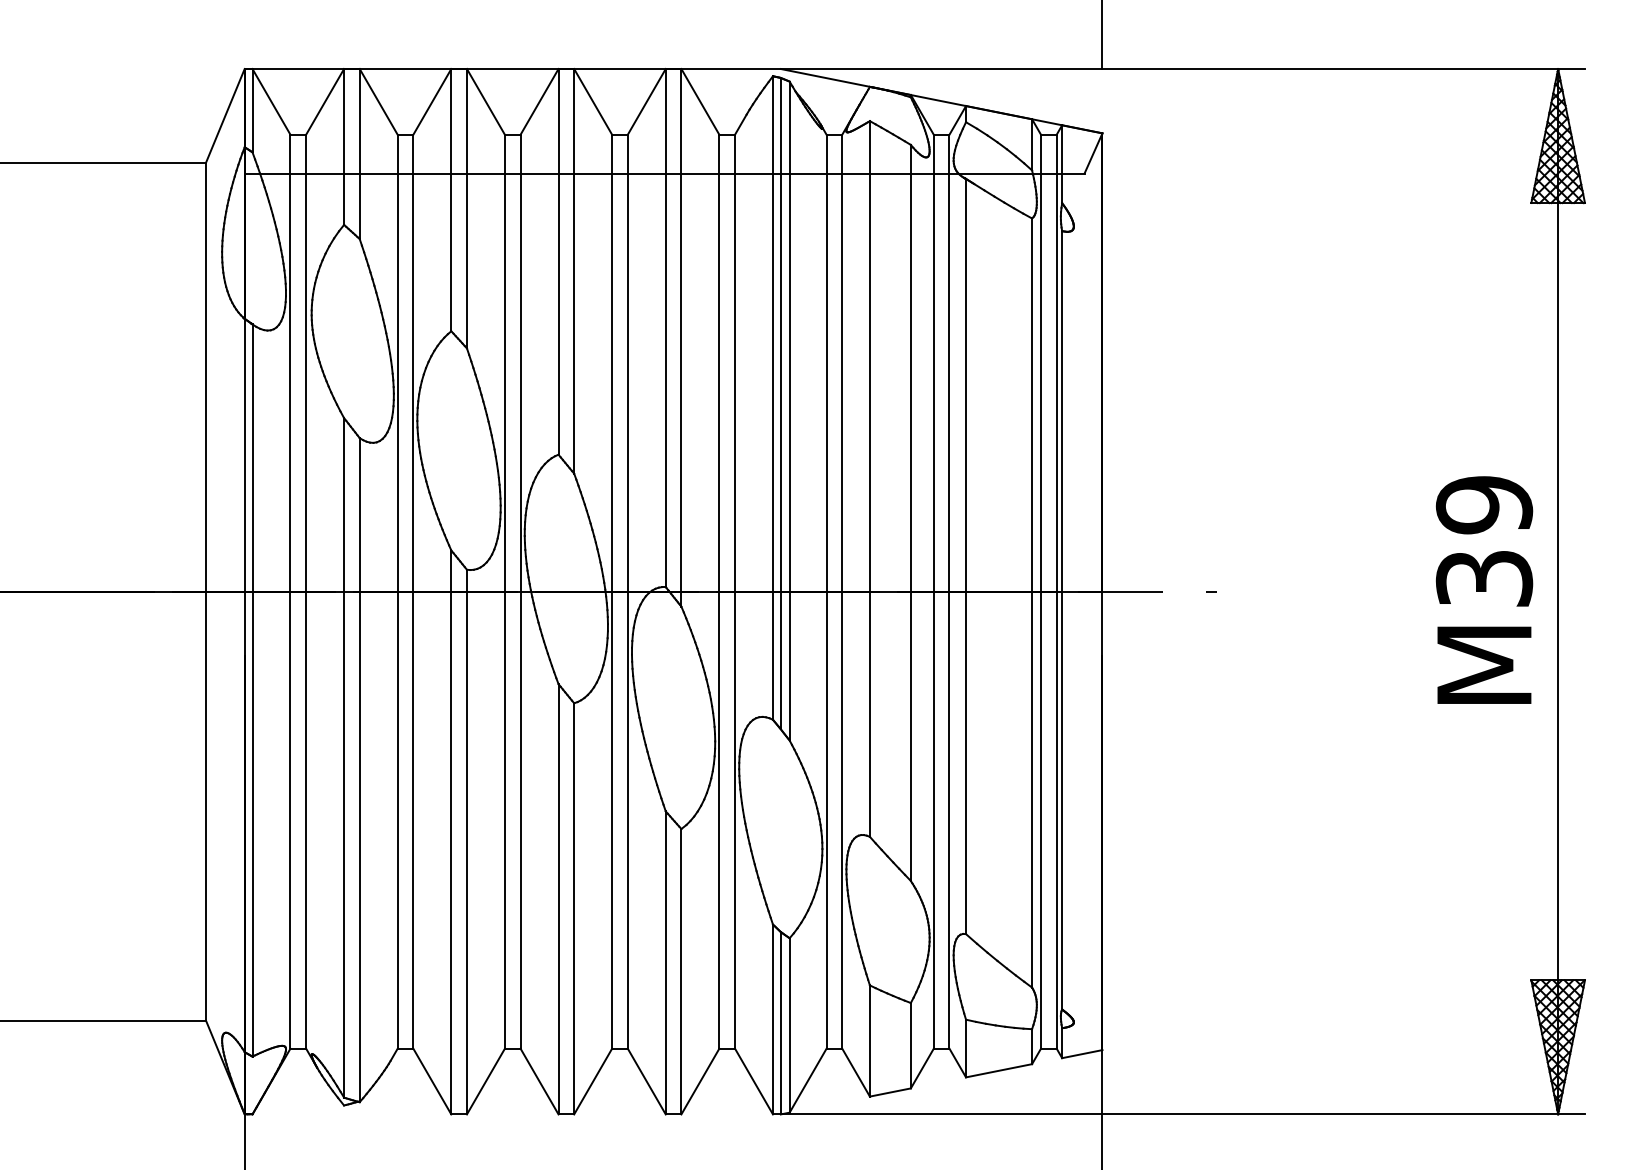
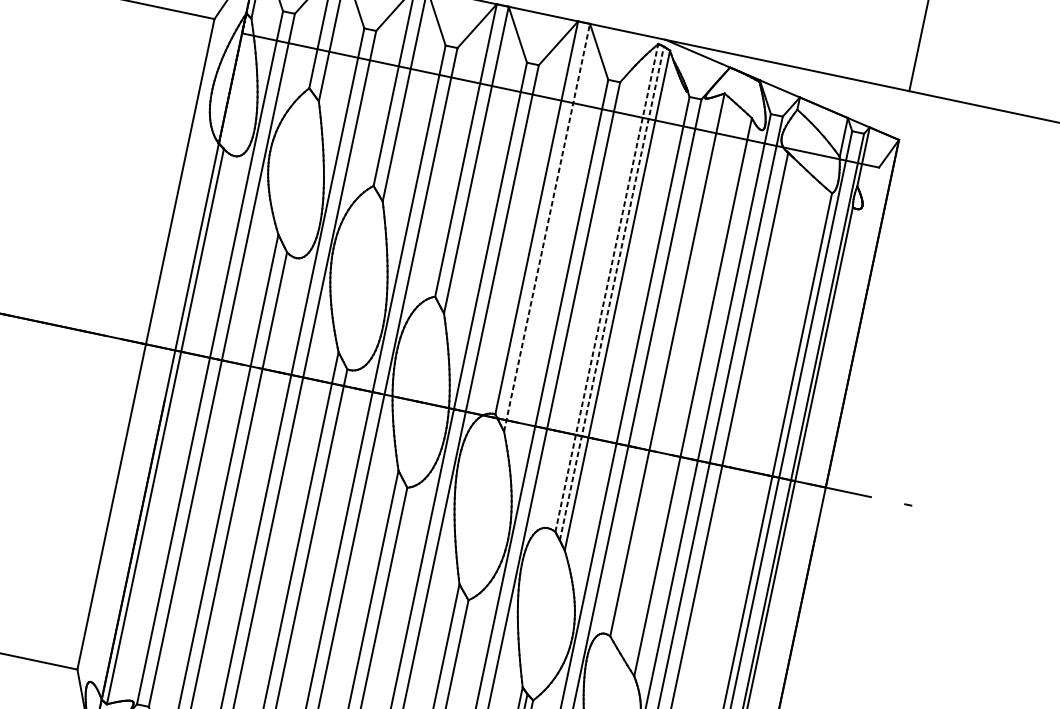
line: (681, 337) -> (547, 227), solid -> dashed
line: (772, 398) -> (606, 288), solid -> dashed
line: (780, 403) -> (611, 293), solid -> dashed

